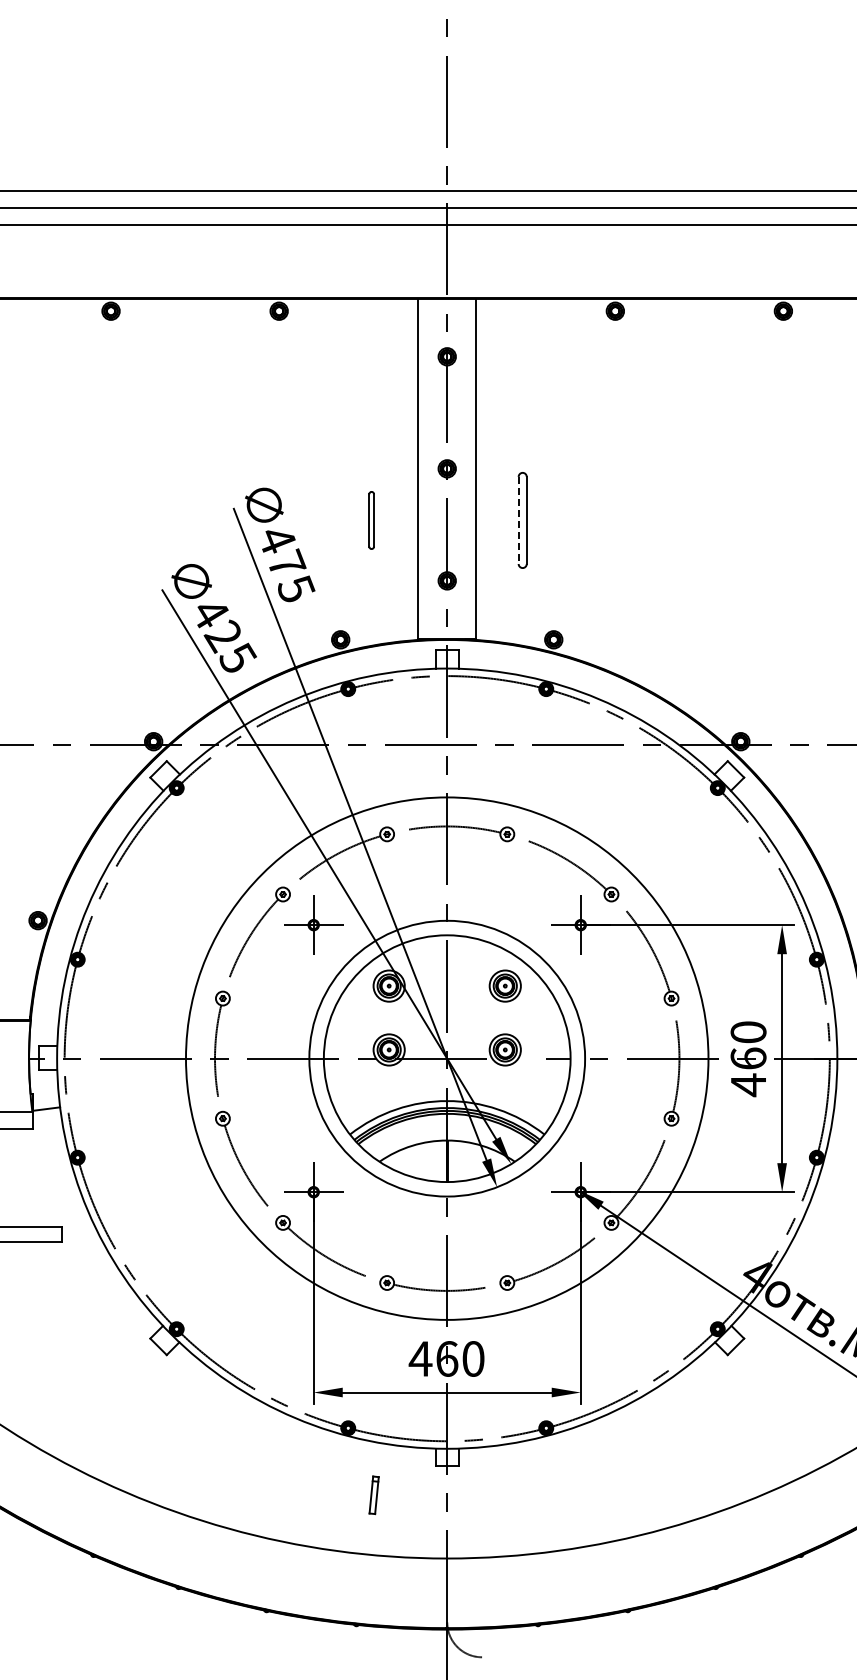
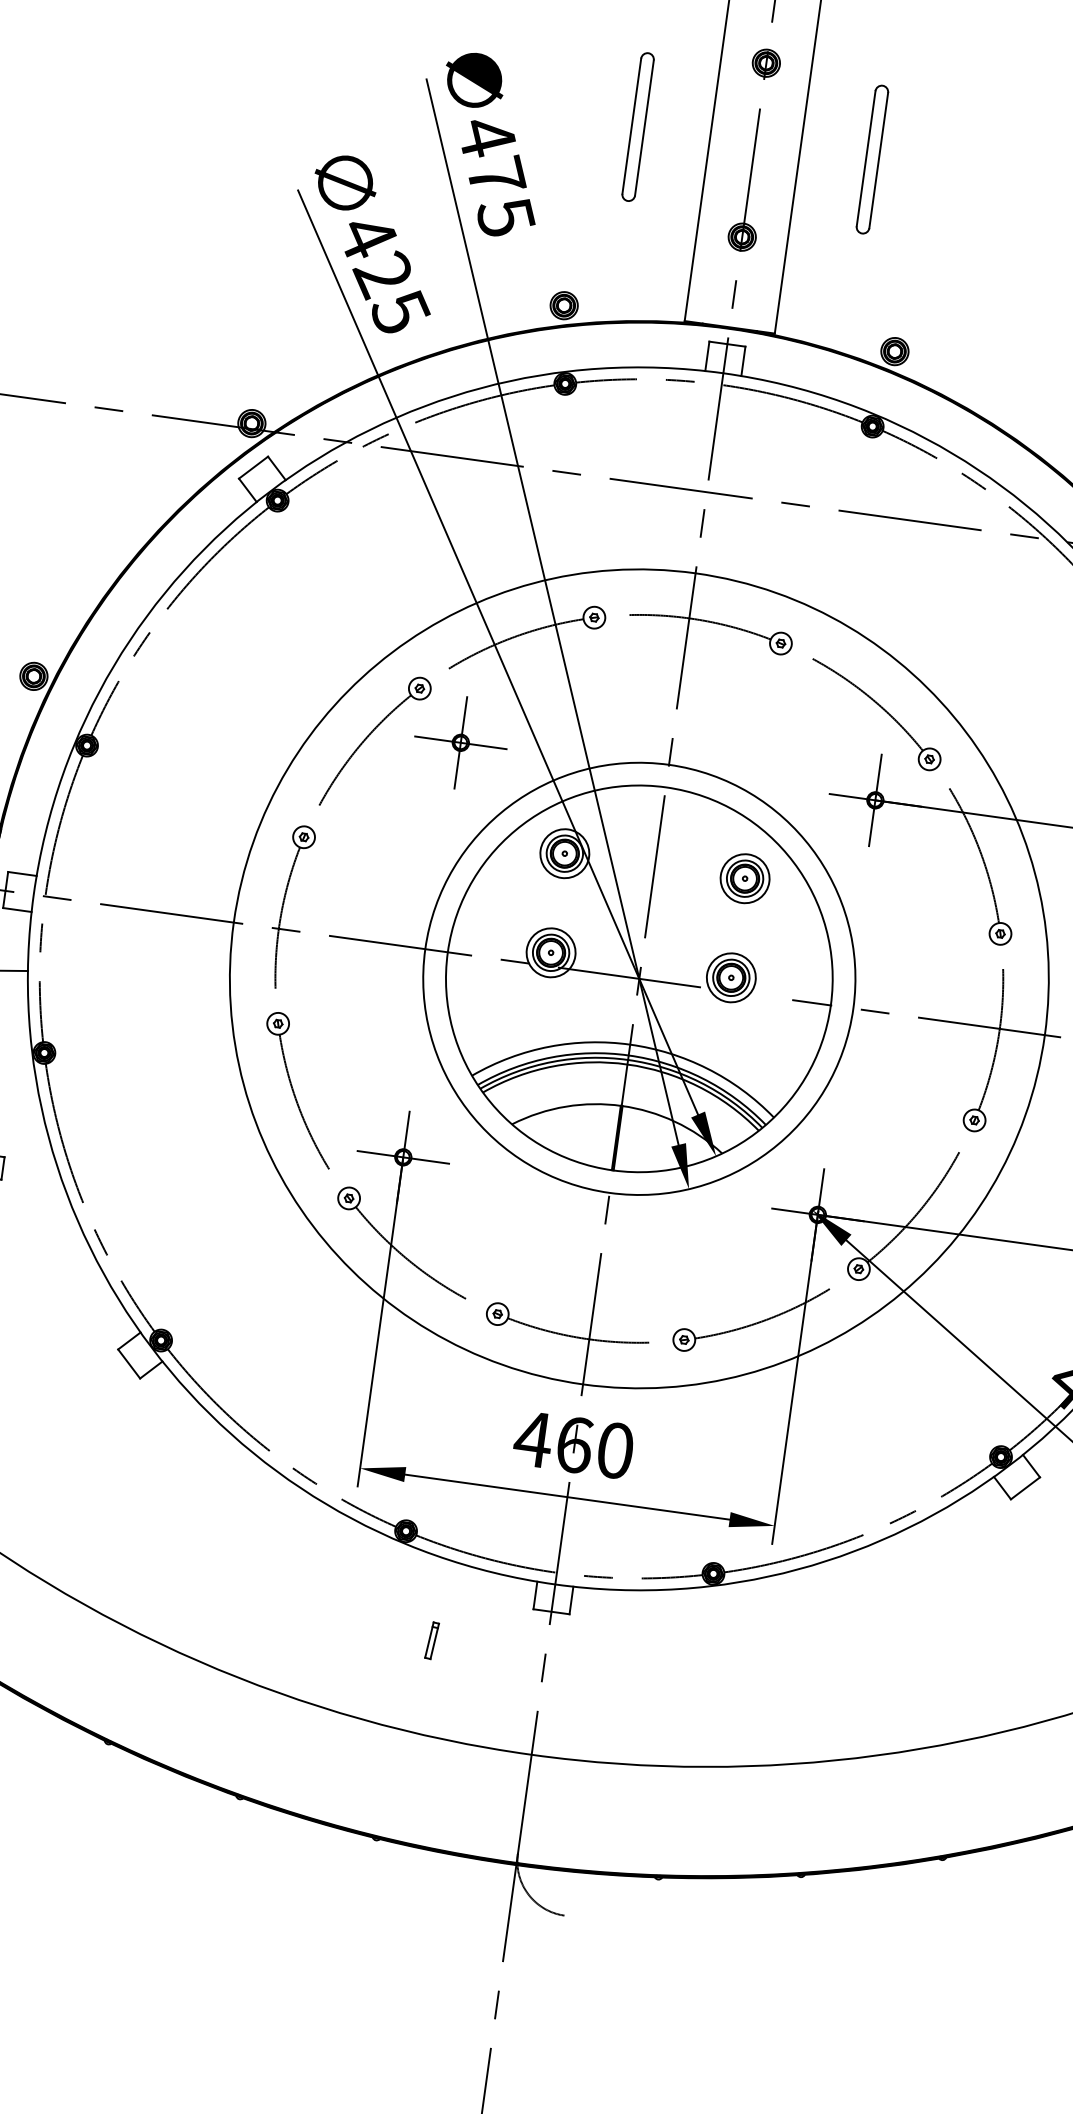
part: (371, 520) -> (637, 127), size x1.67
line: (518, 520) -> (865, 158), dashed -> solid
part: (374, 1494) -> (432, 1639), size x0.62

